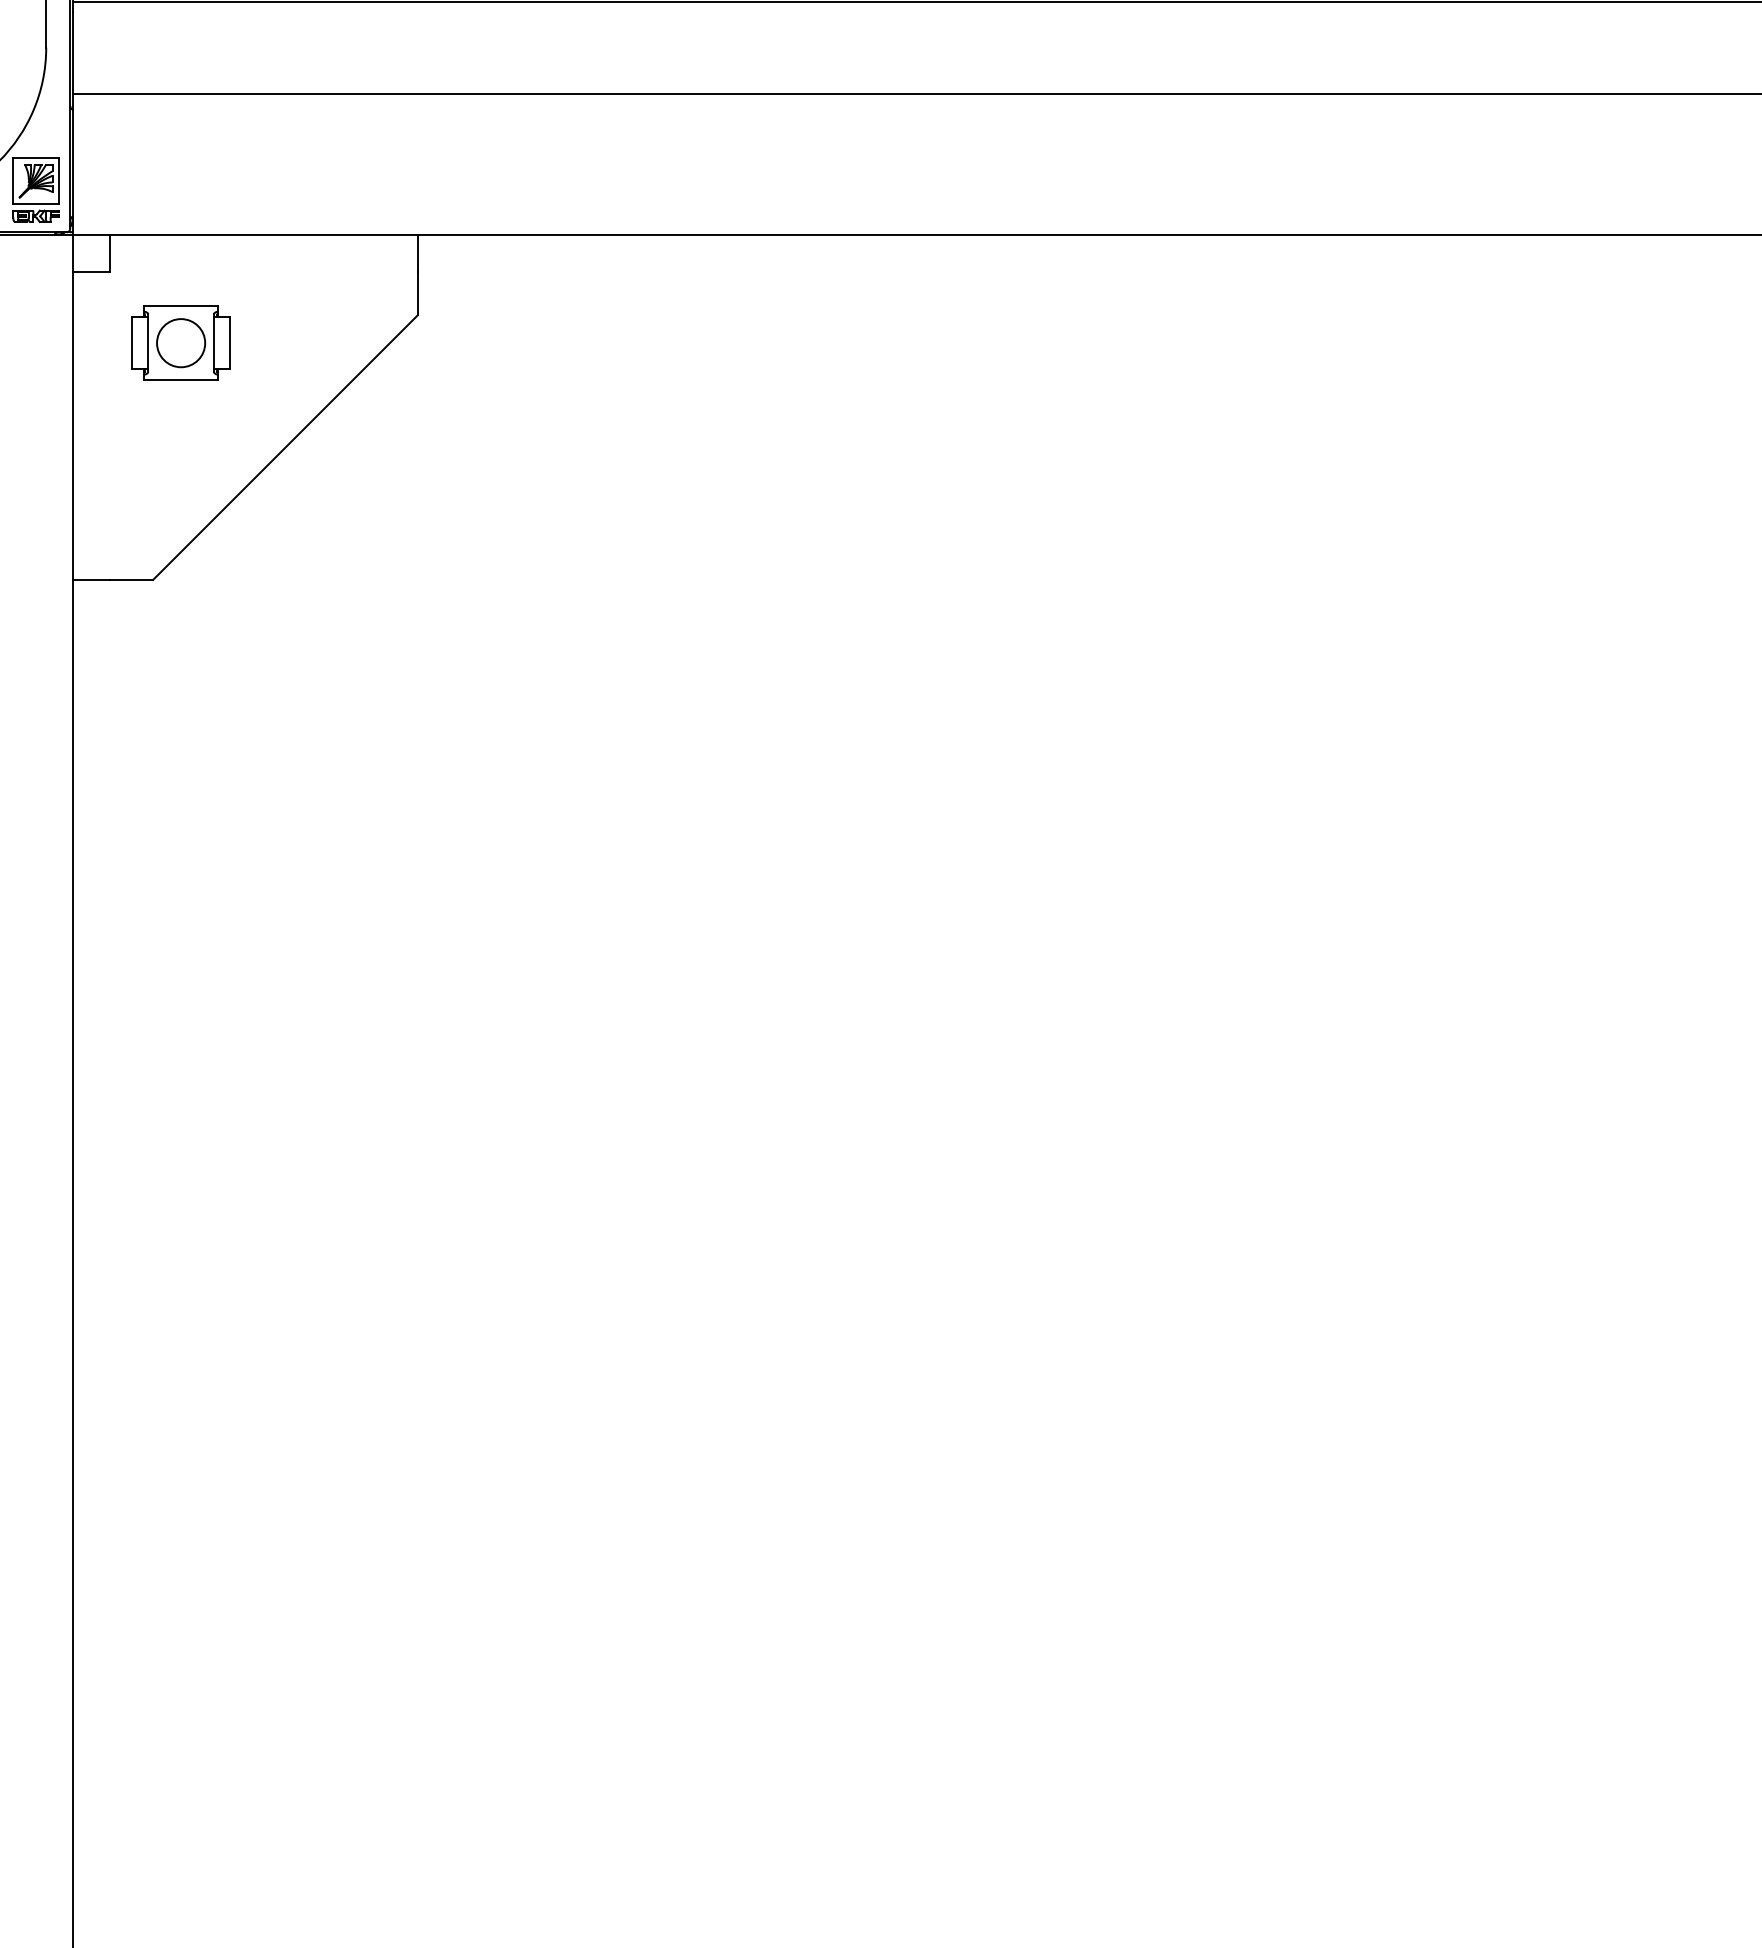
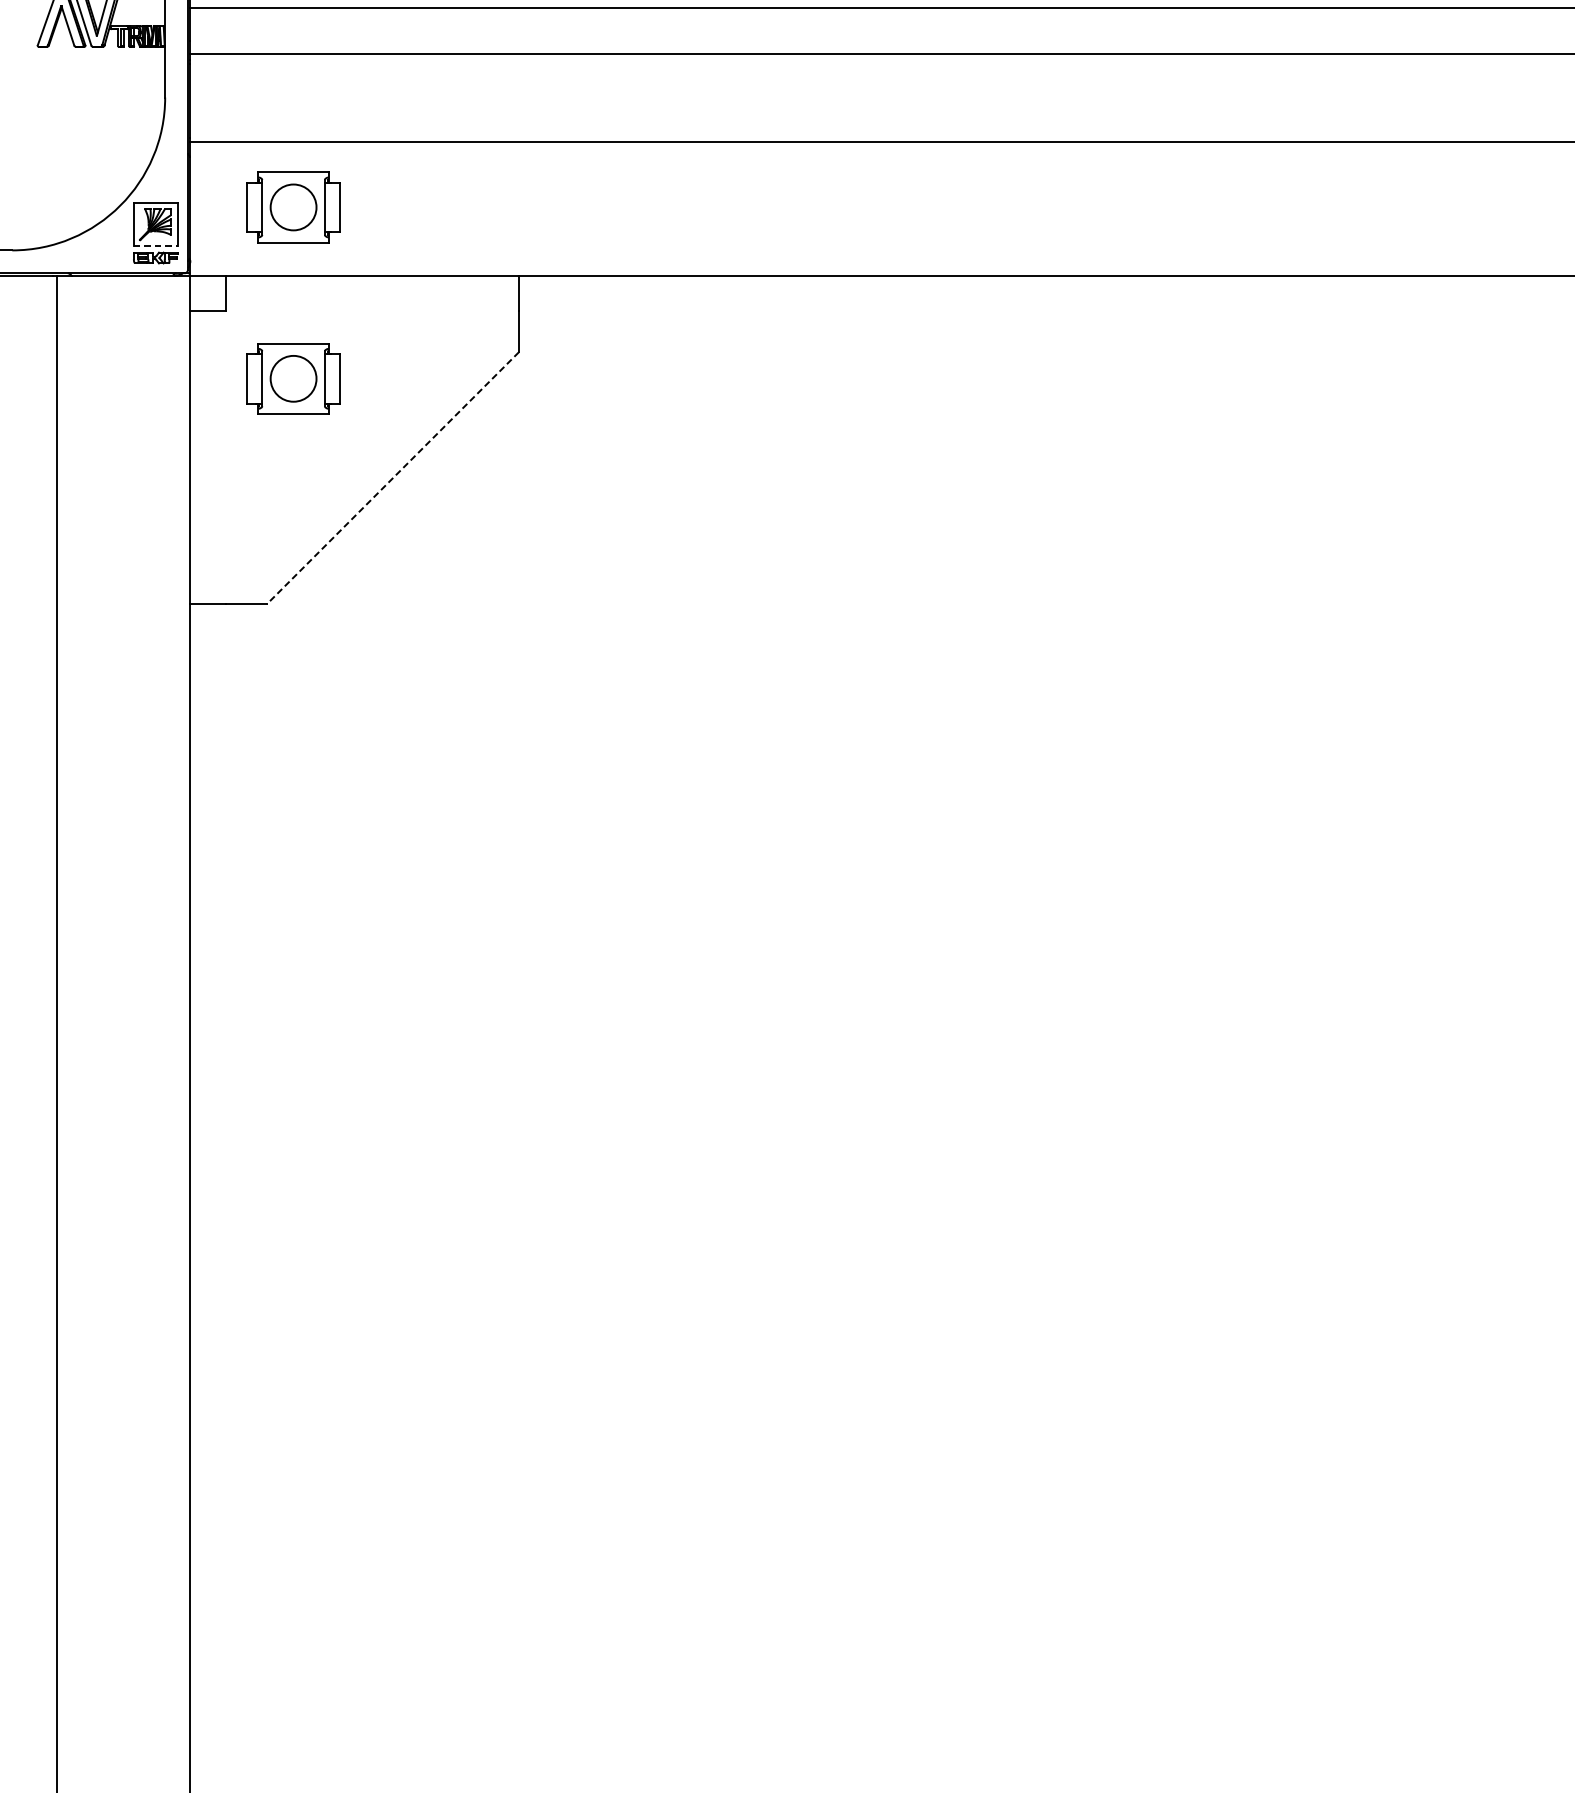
part: (180, 162) -> (293, 206), added
line: (36, 204) -> (155, 246), solid -> dashed
line: (285, 447) -> (392, 478), solid -> dashed

